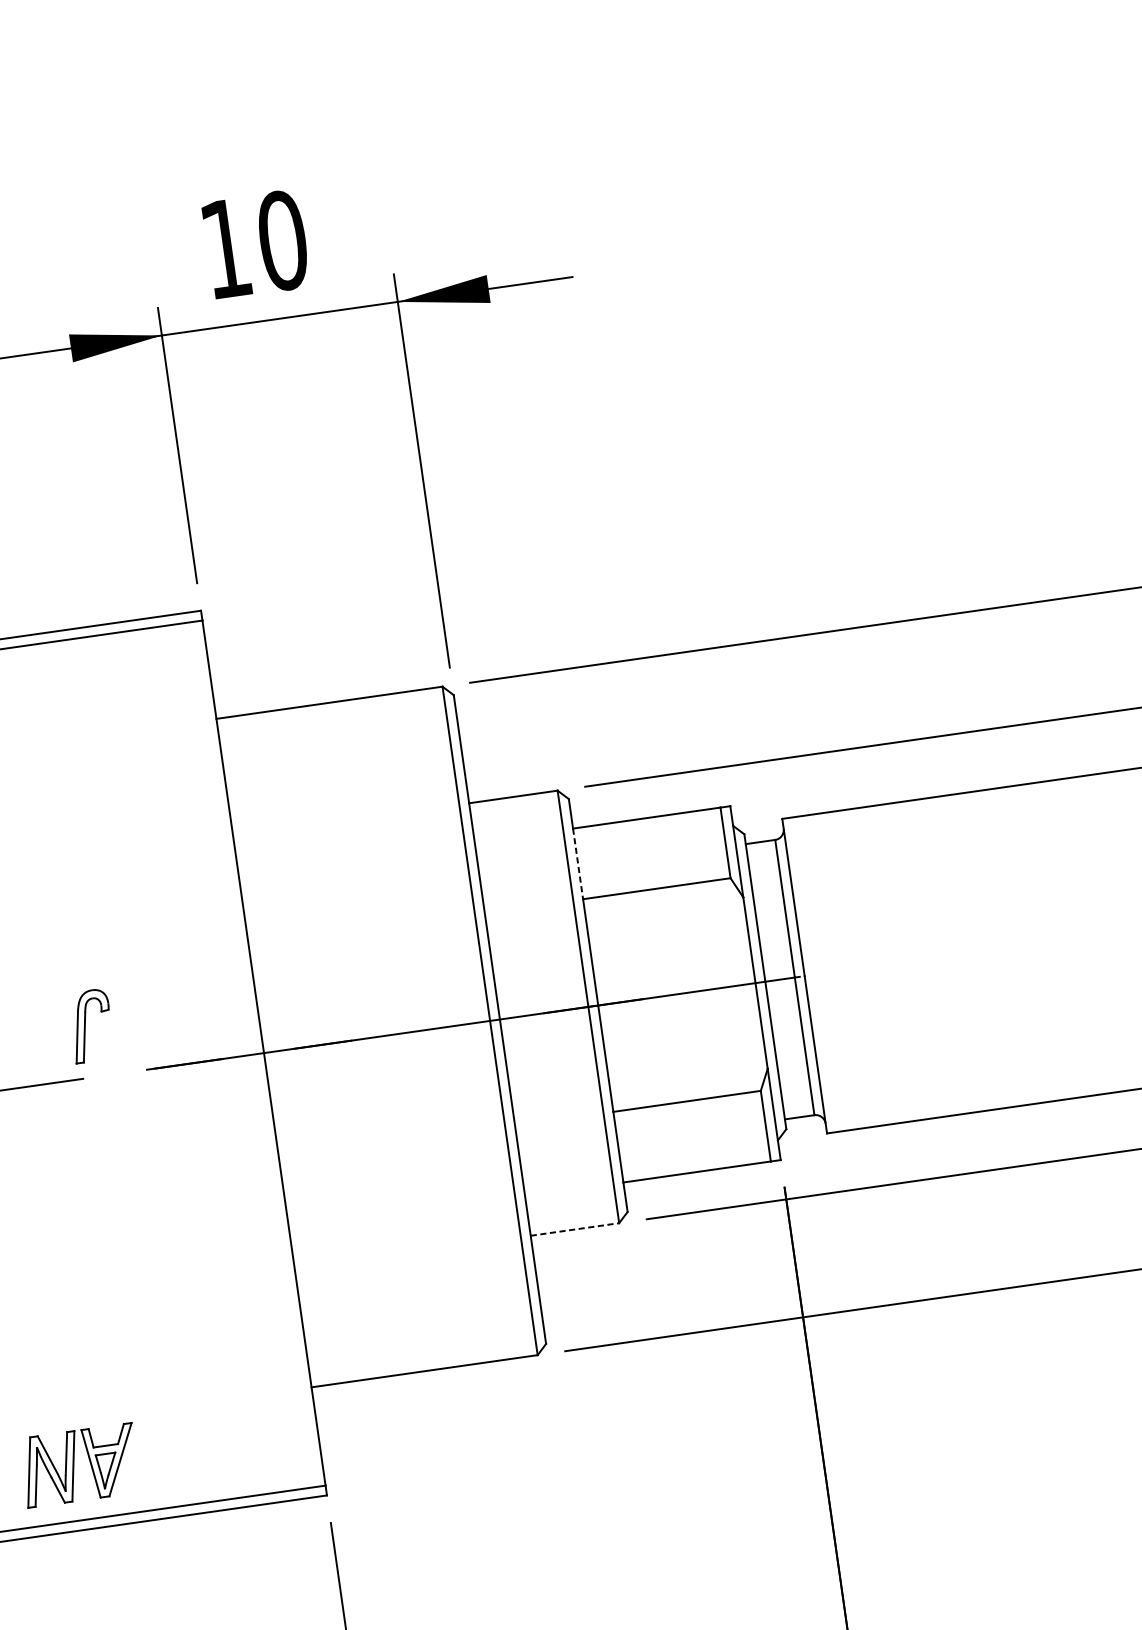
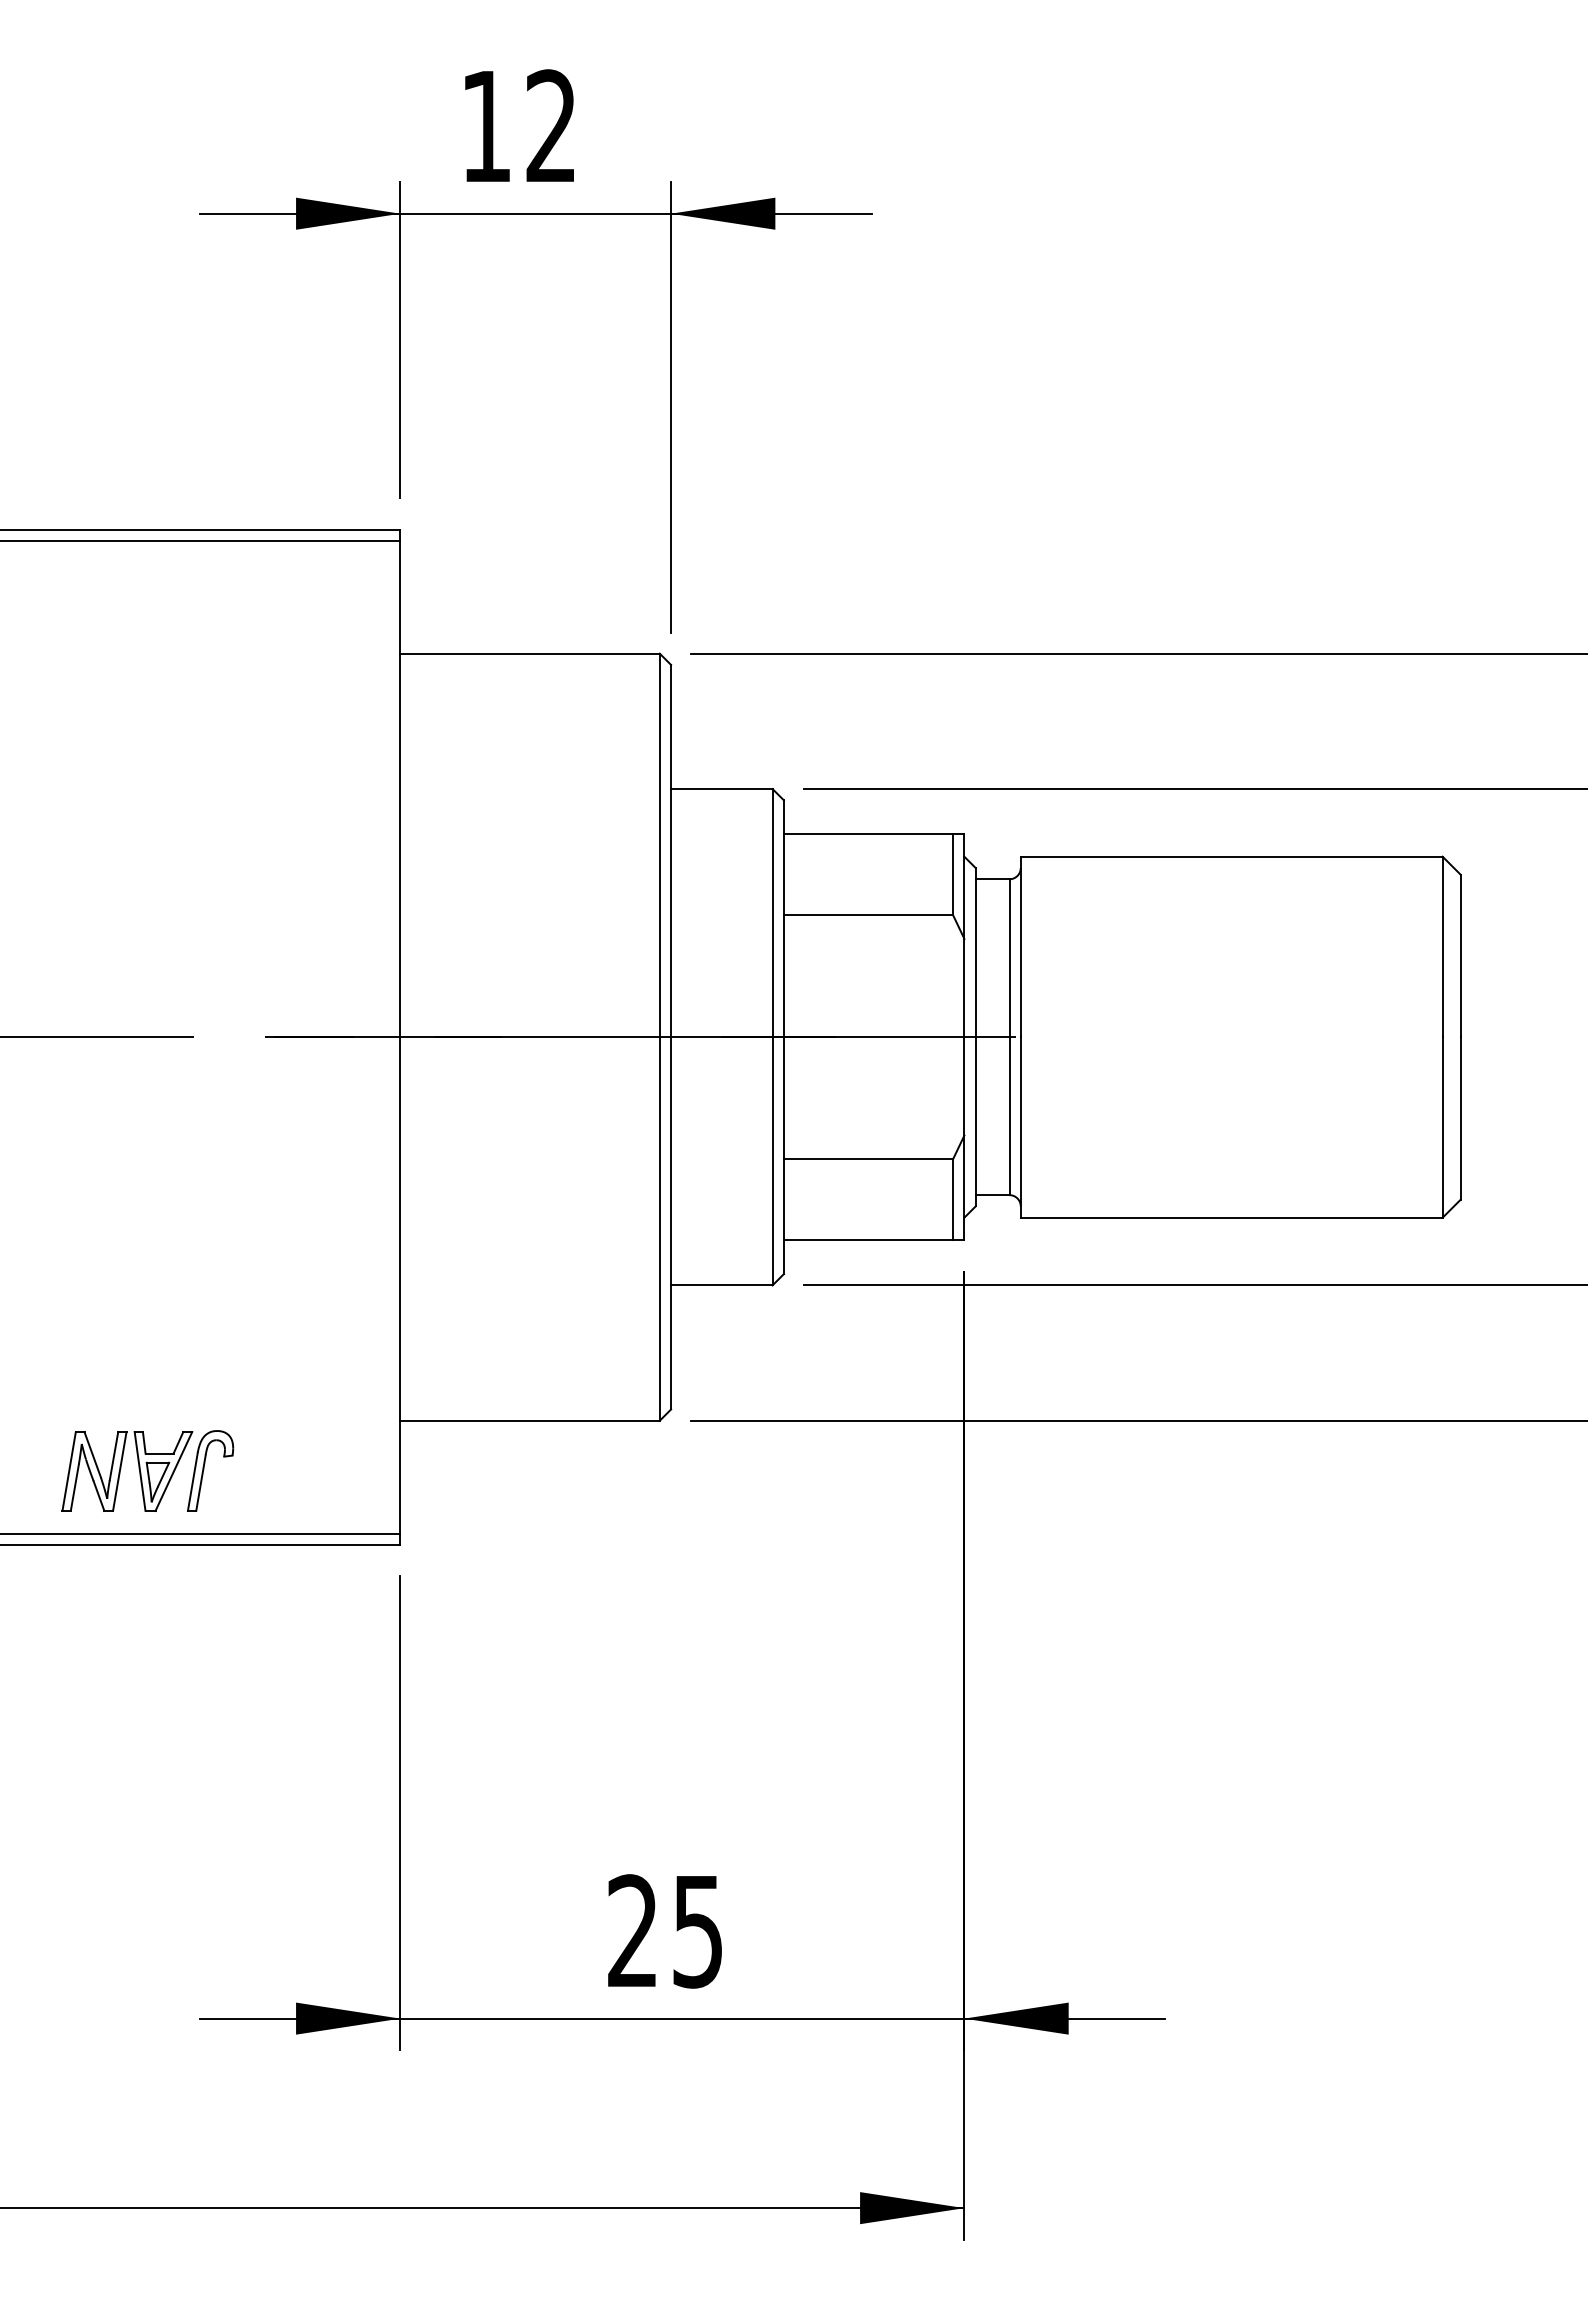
text: (282, 240) -> (551, 126), 10 -> 12
line: (577, 863) -> (783, 874), dashed -> solid
part: (85, 1025) -> (204, 1469), moved
line: (574, 1229) -> (721, 1285), dashed -> solid

